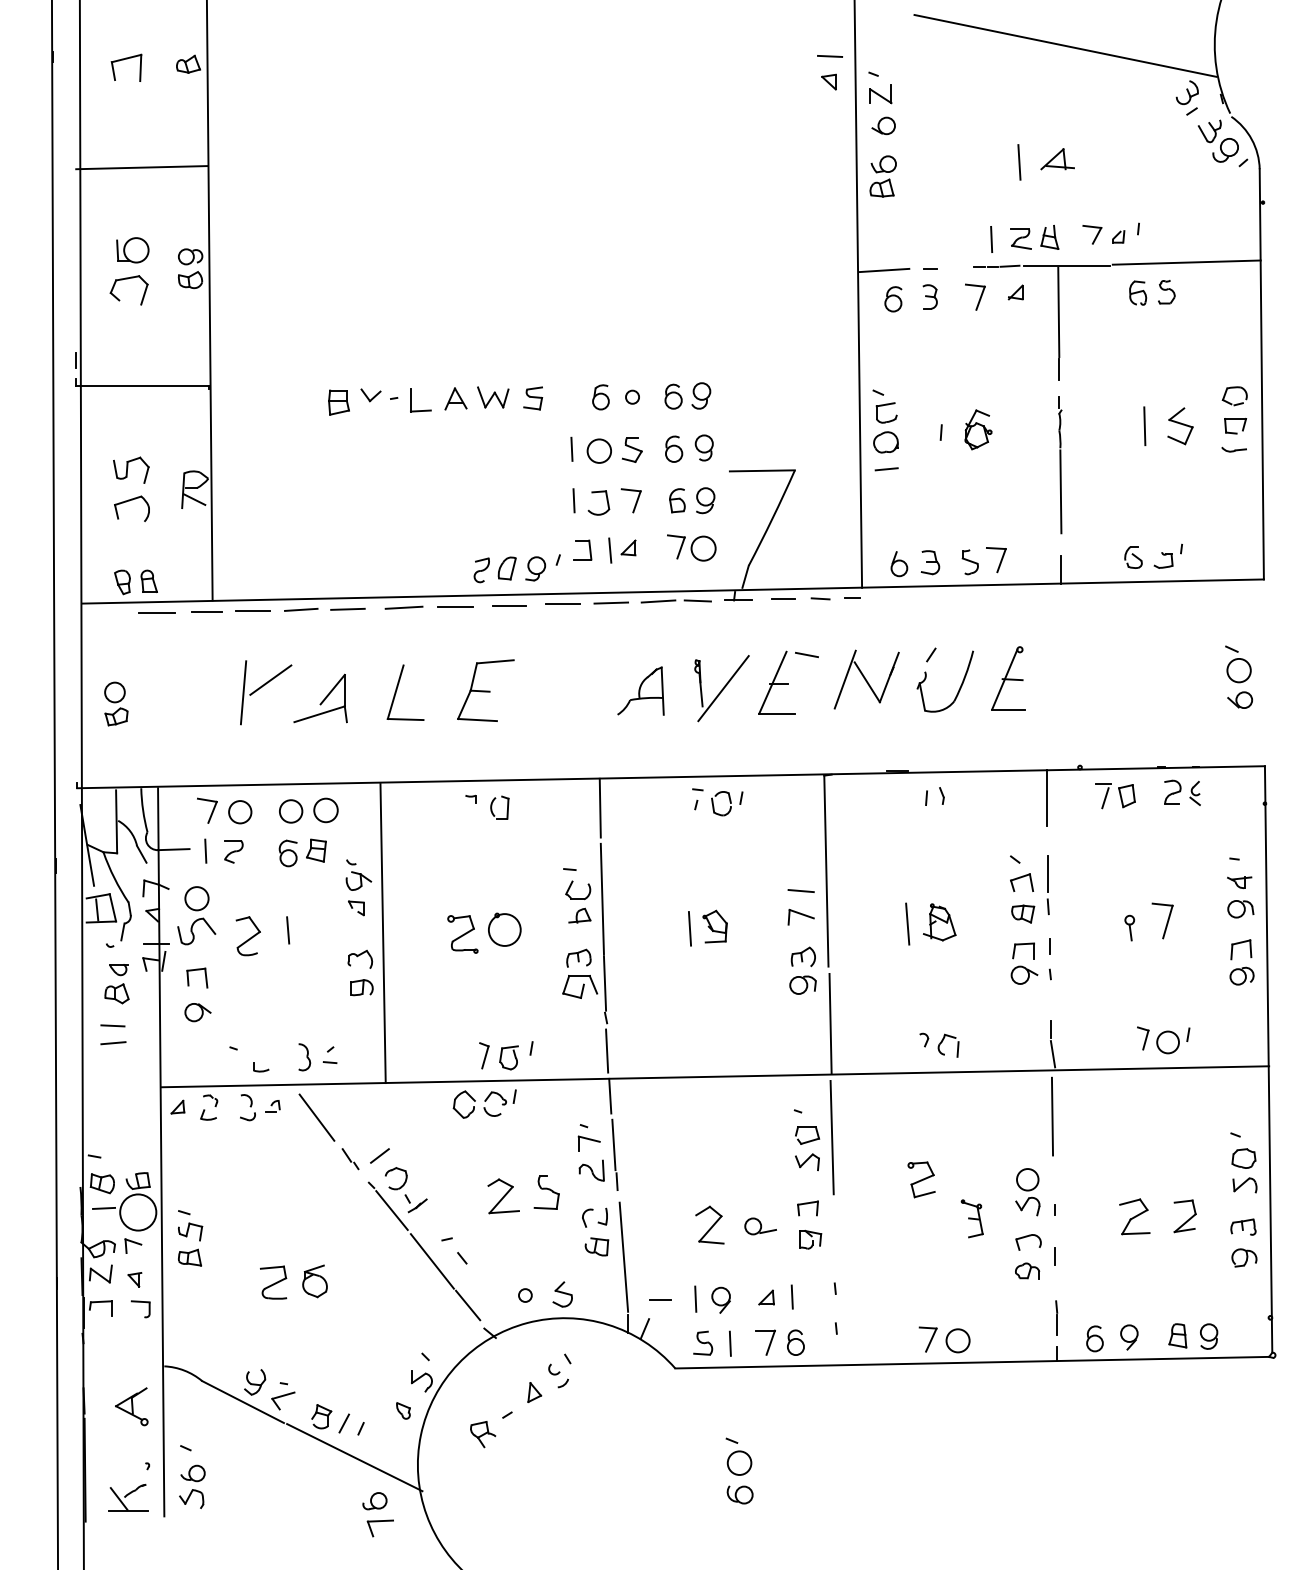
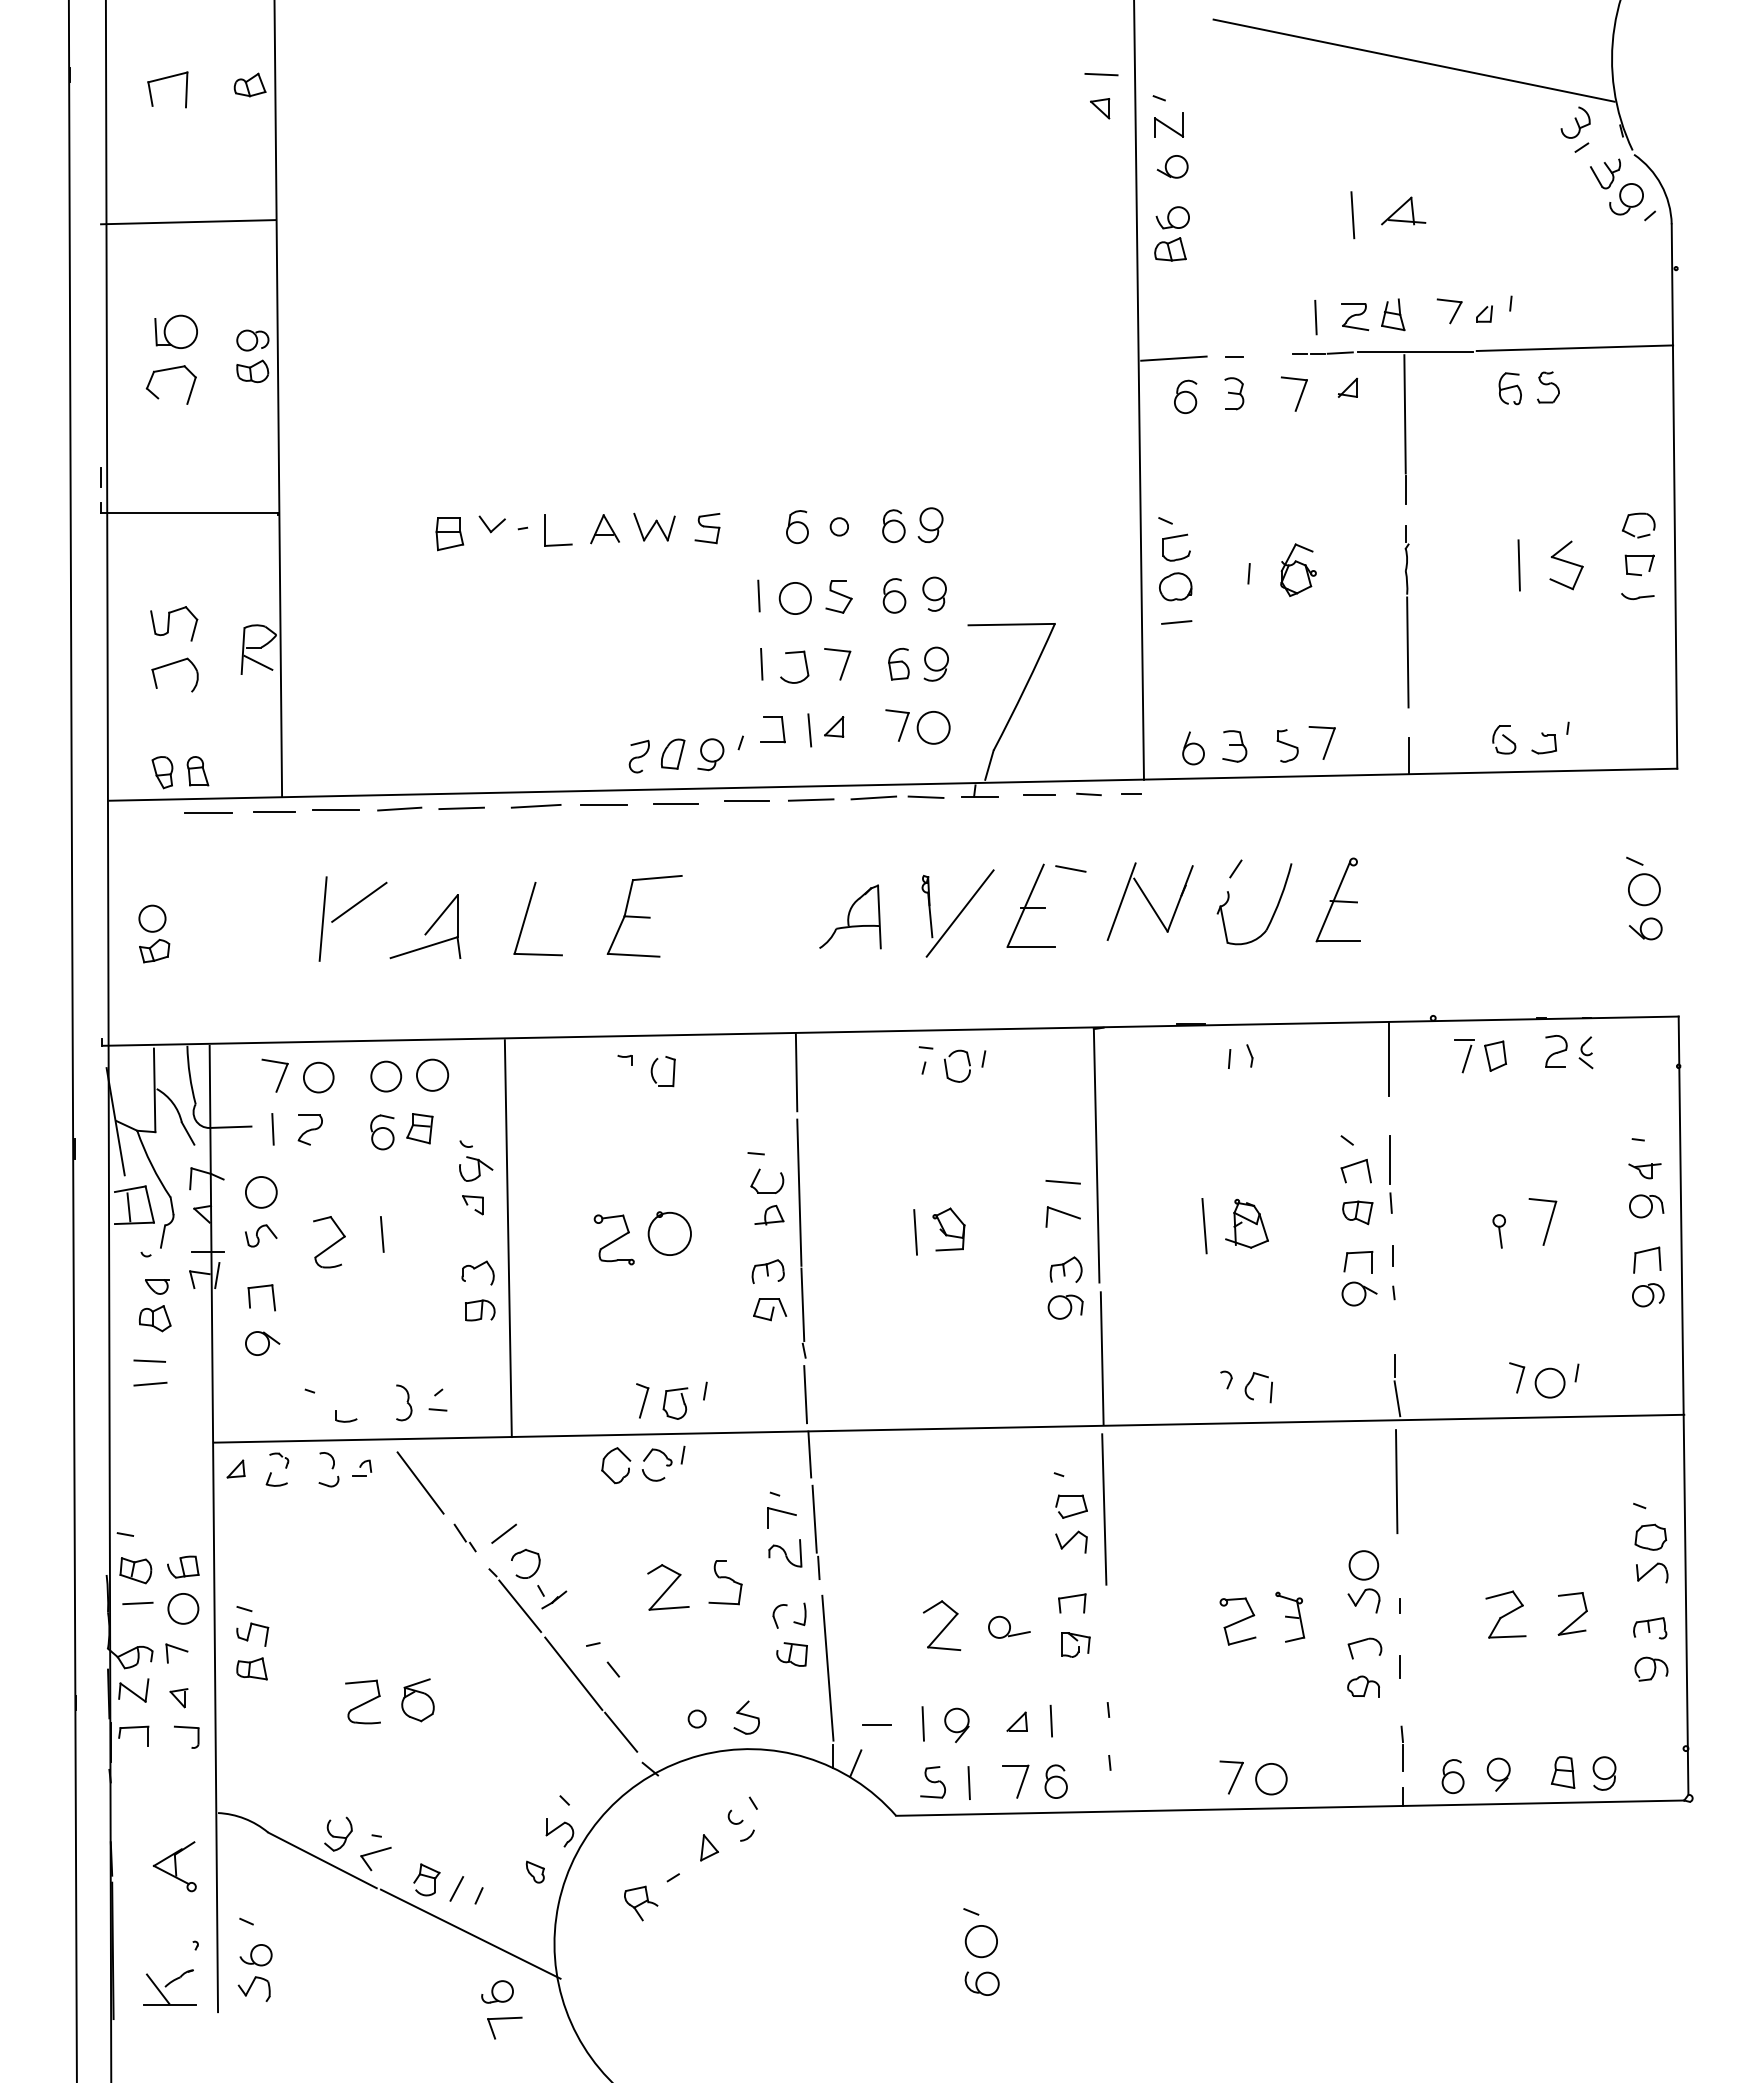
part: (197, 931) -> (261, 1235), size x0.62
part: (580, 986) -> (770, 1309), size x0.71
part: (921, 1179) -> (1237, 1621), moved
circle: (138, 1212) -> (183, 1608), size x0.62

